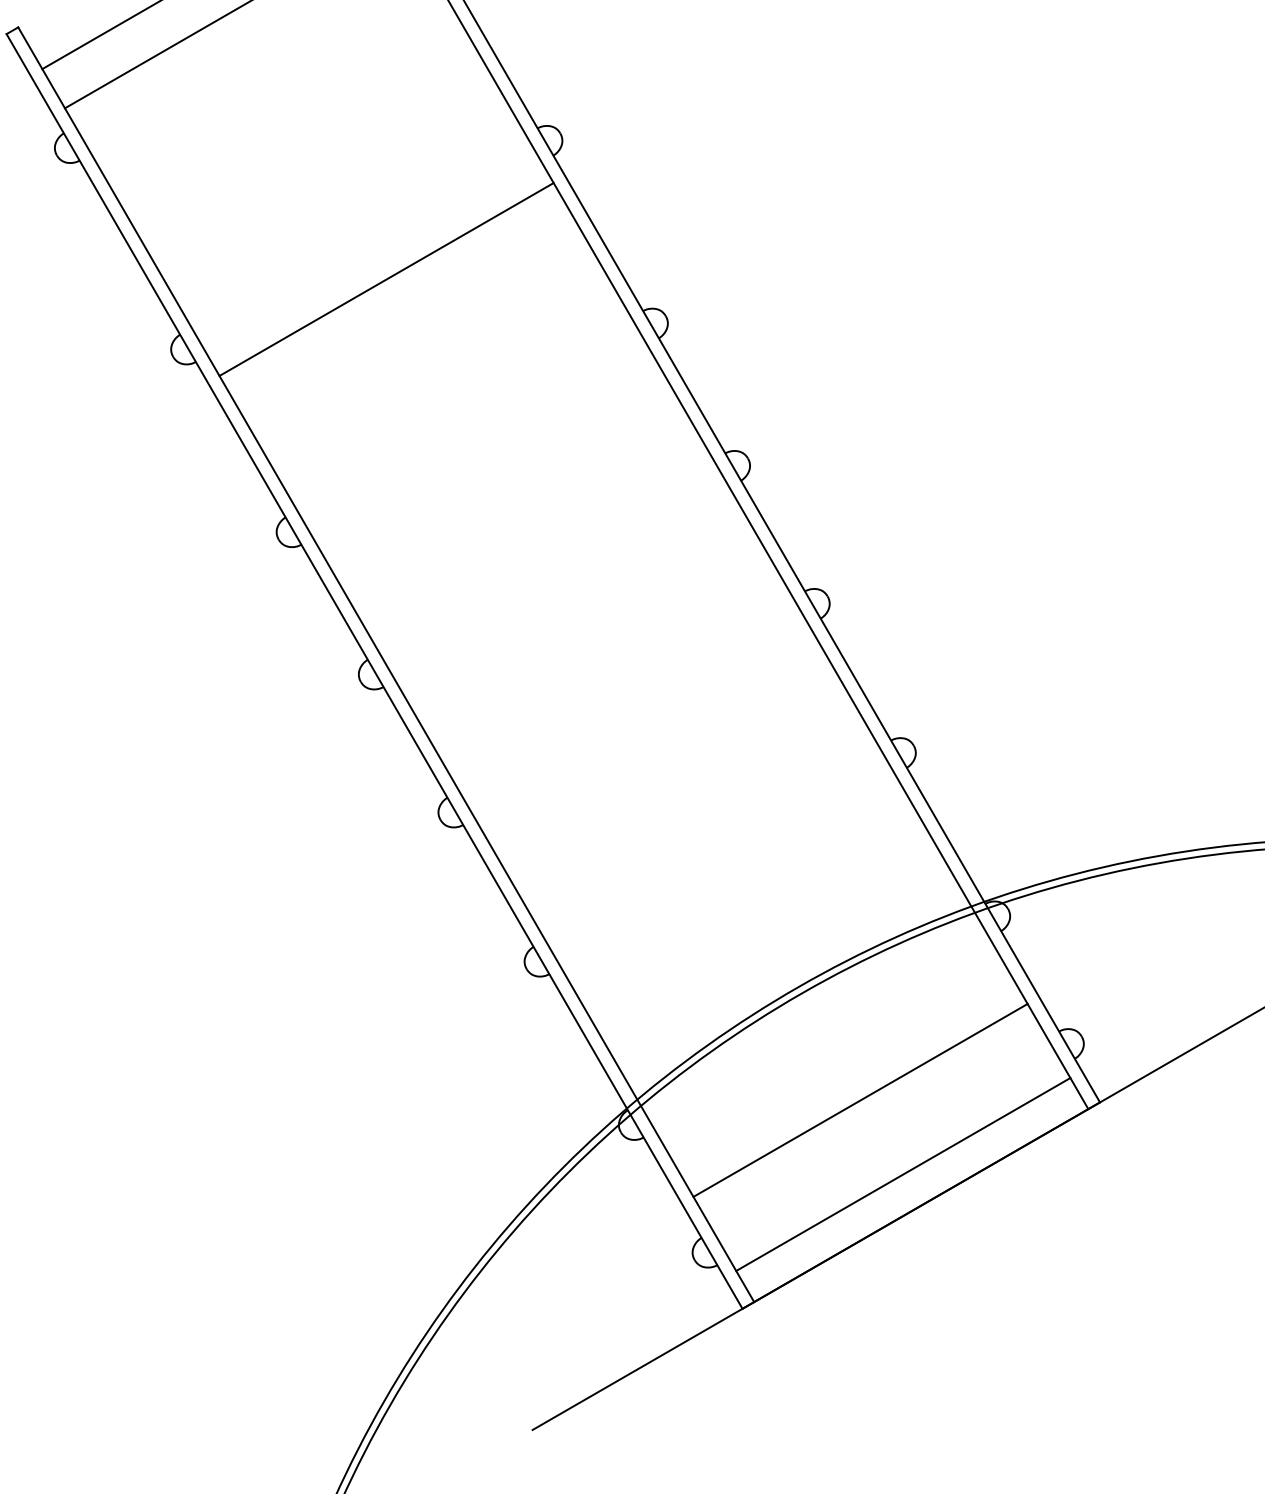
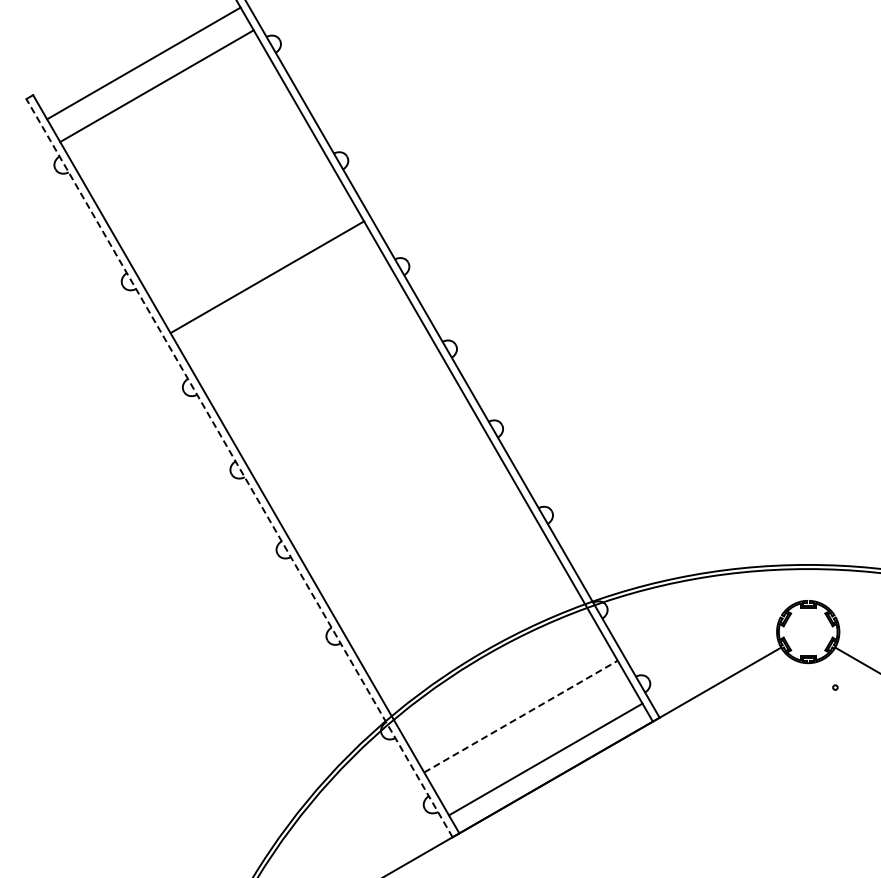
line: (386, 280) -> (267, 277), moved
line: (374, 670) -> (239, 467), solid -> dashed
line: (859, 1100) -> (520, 716), solid -> dashed

